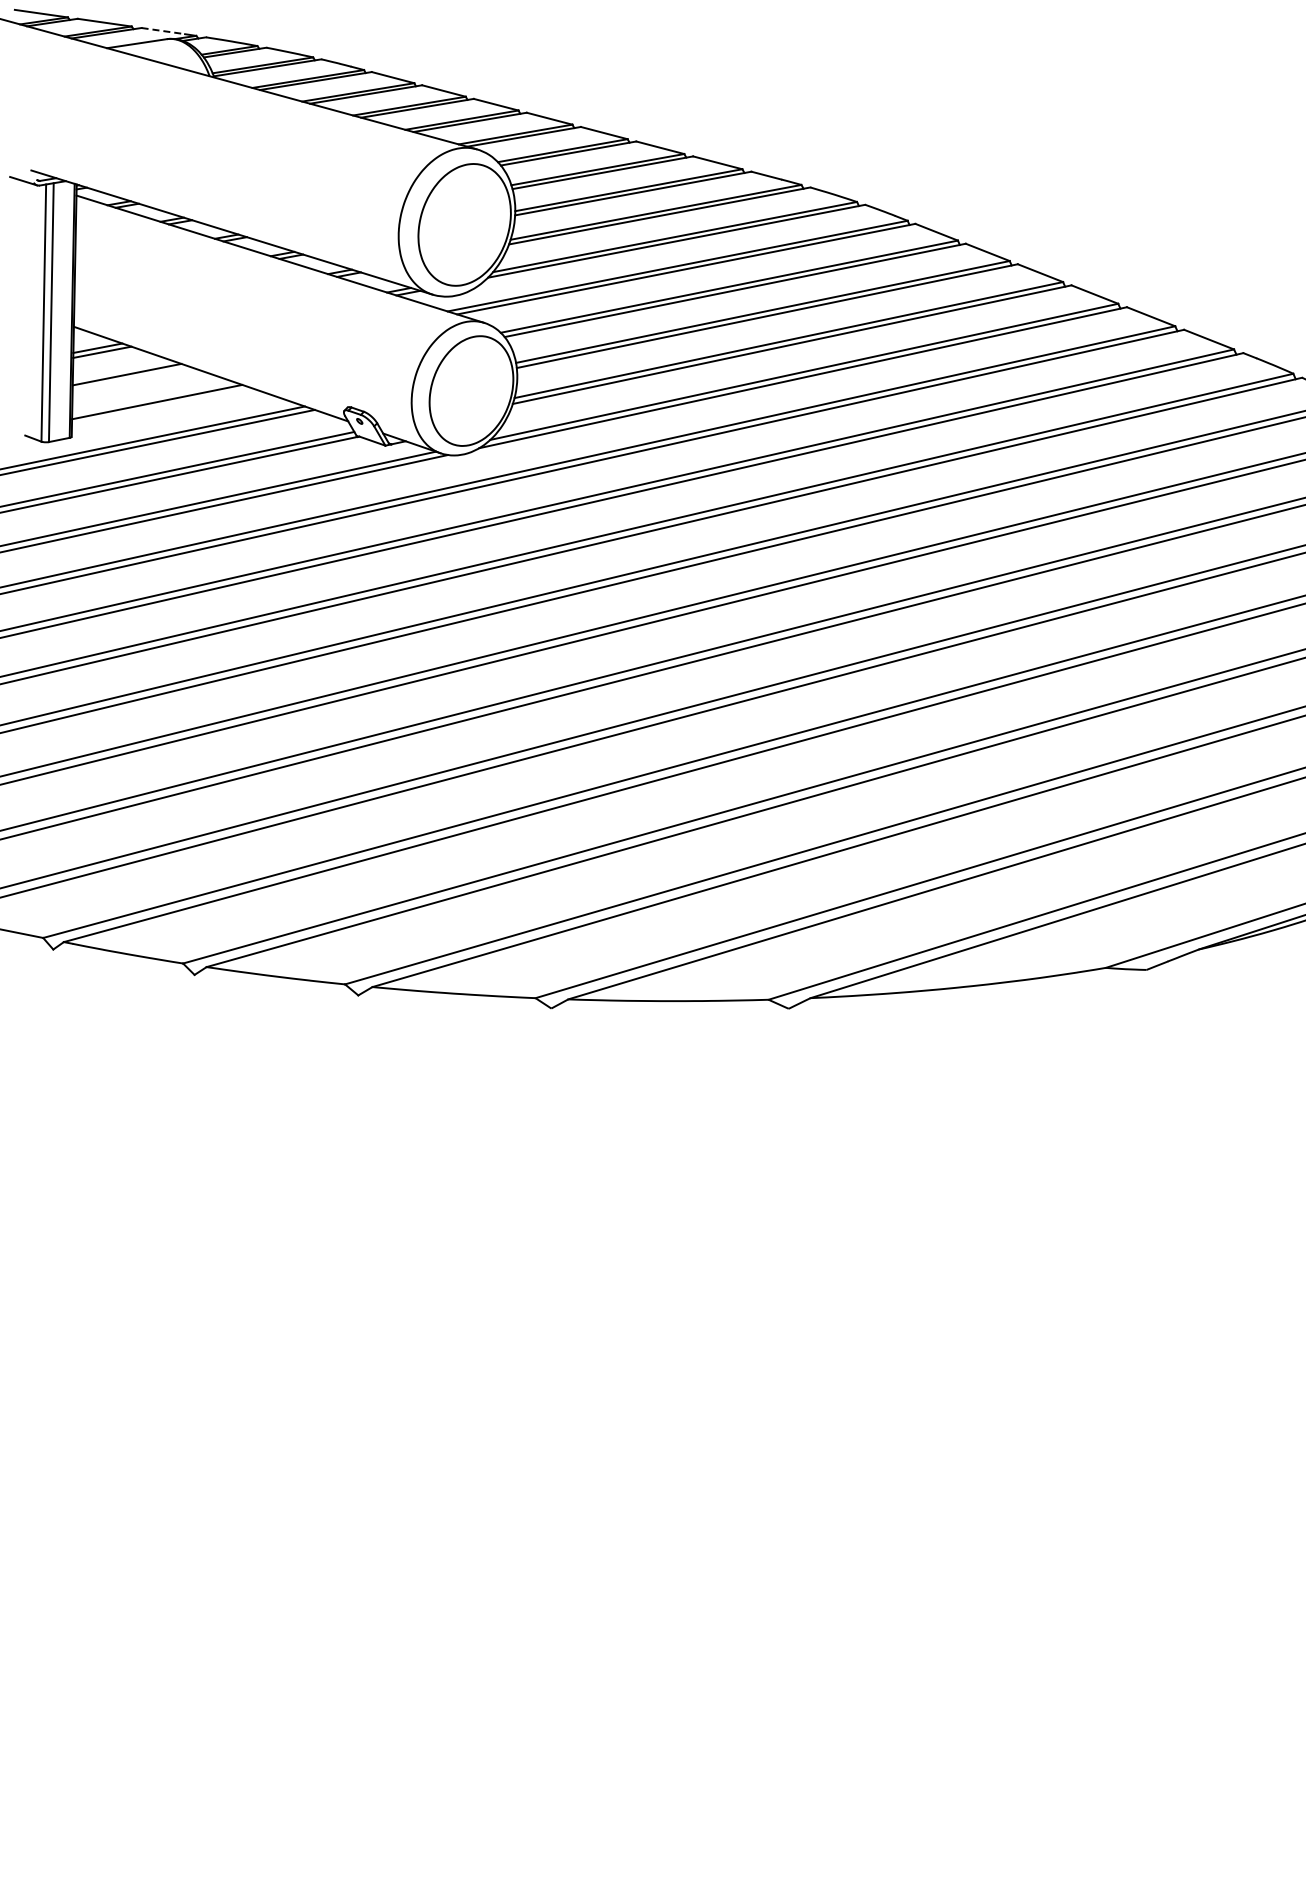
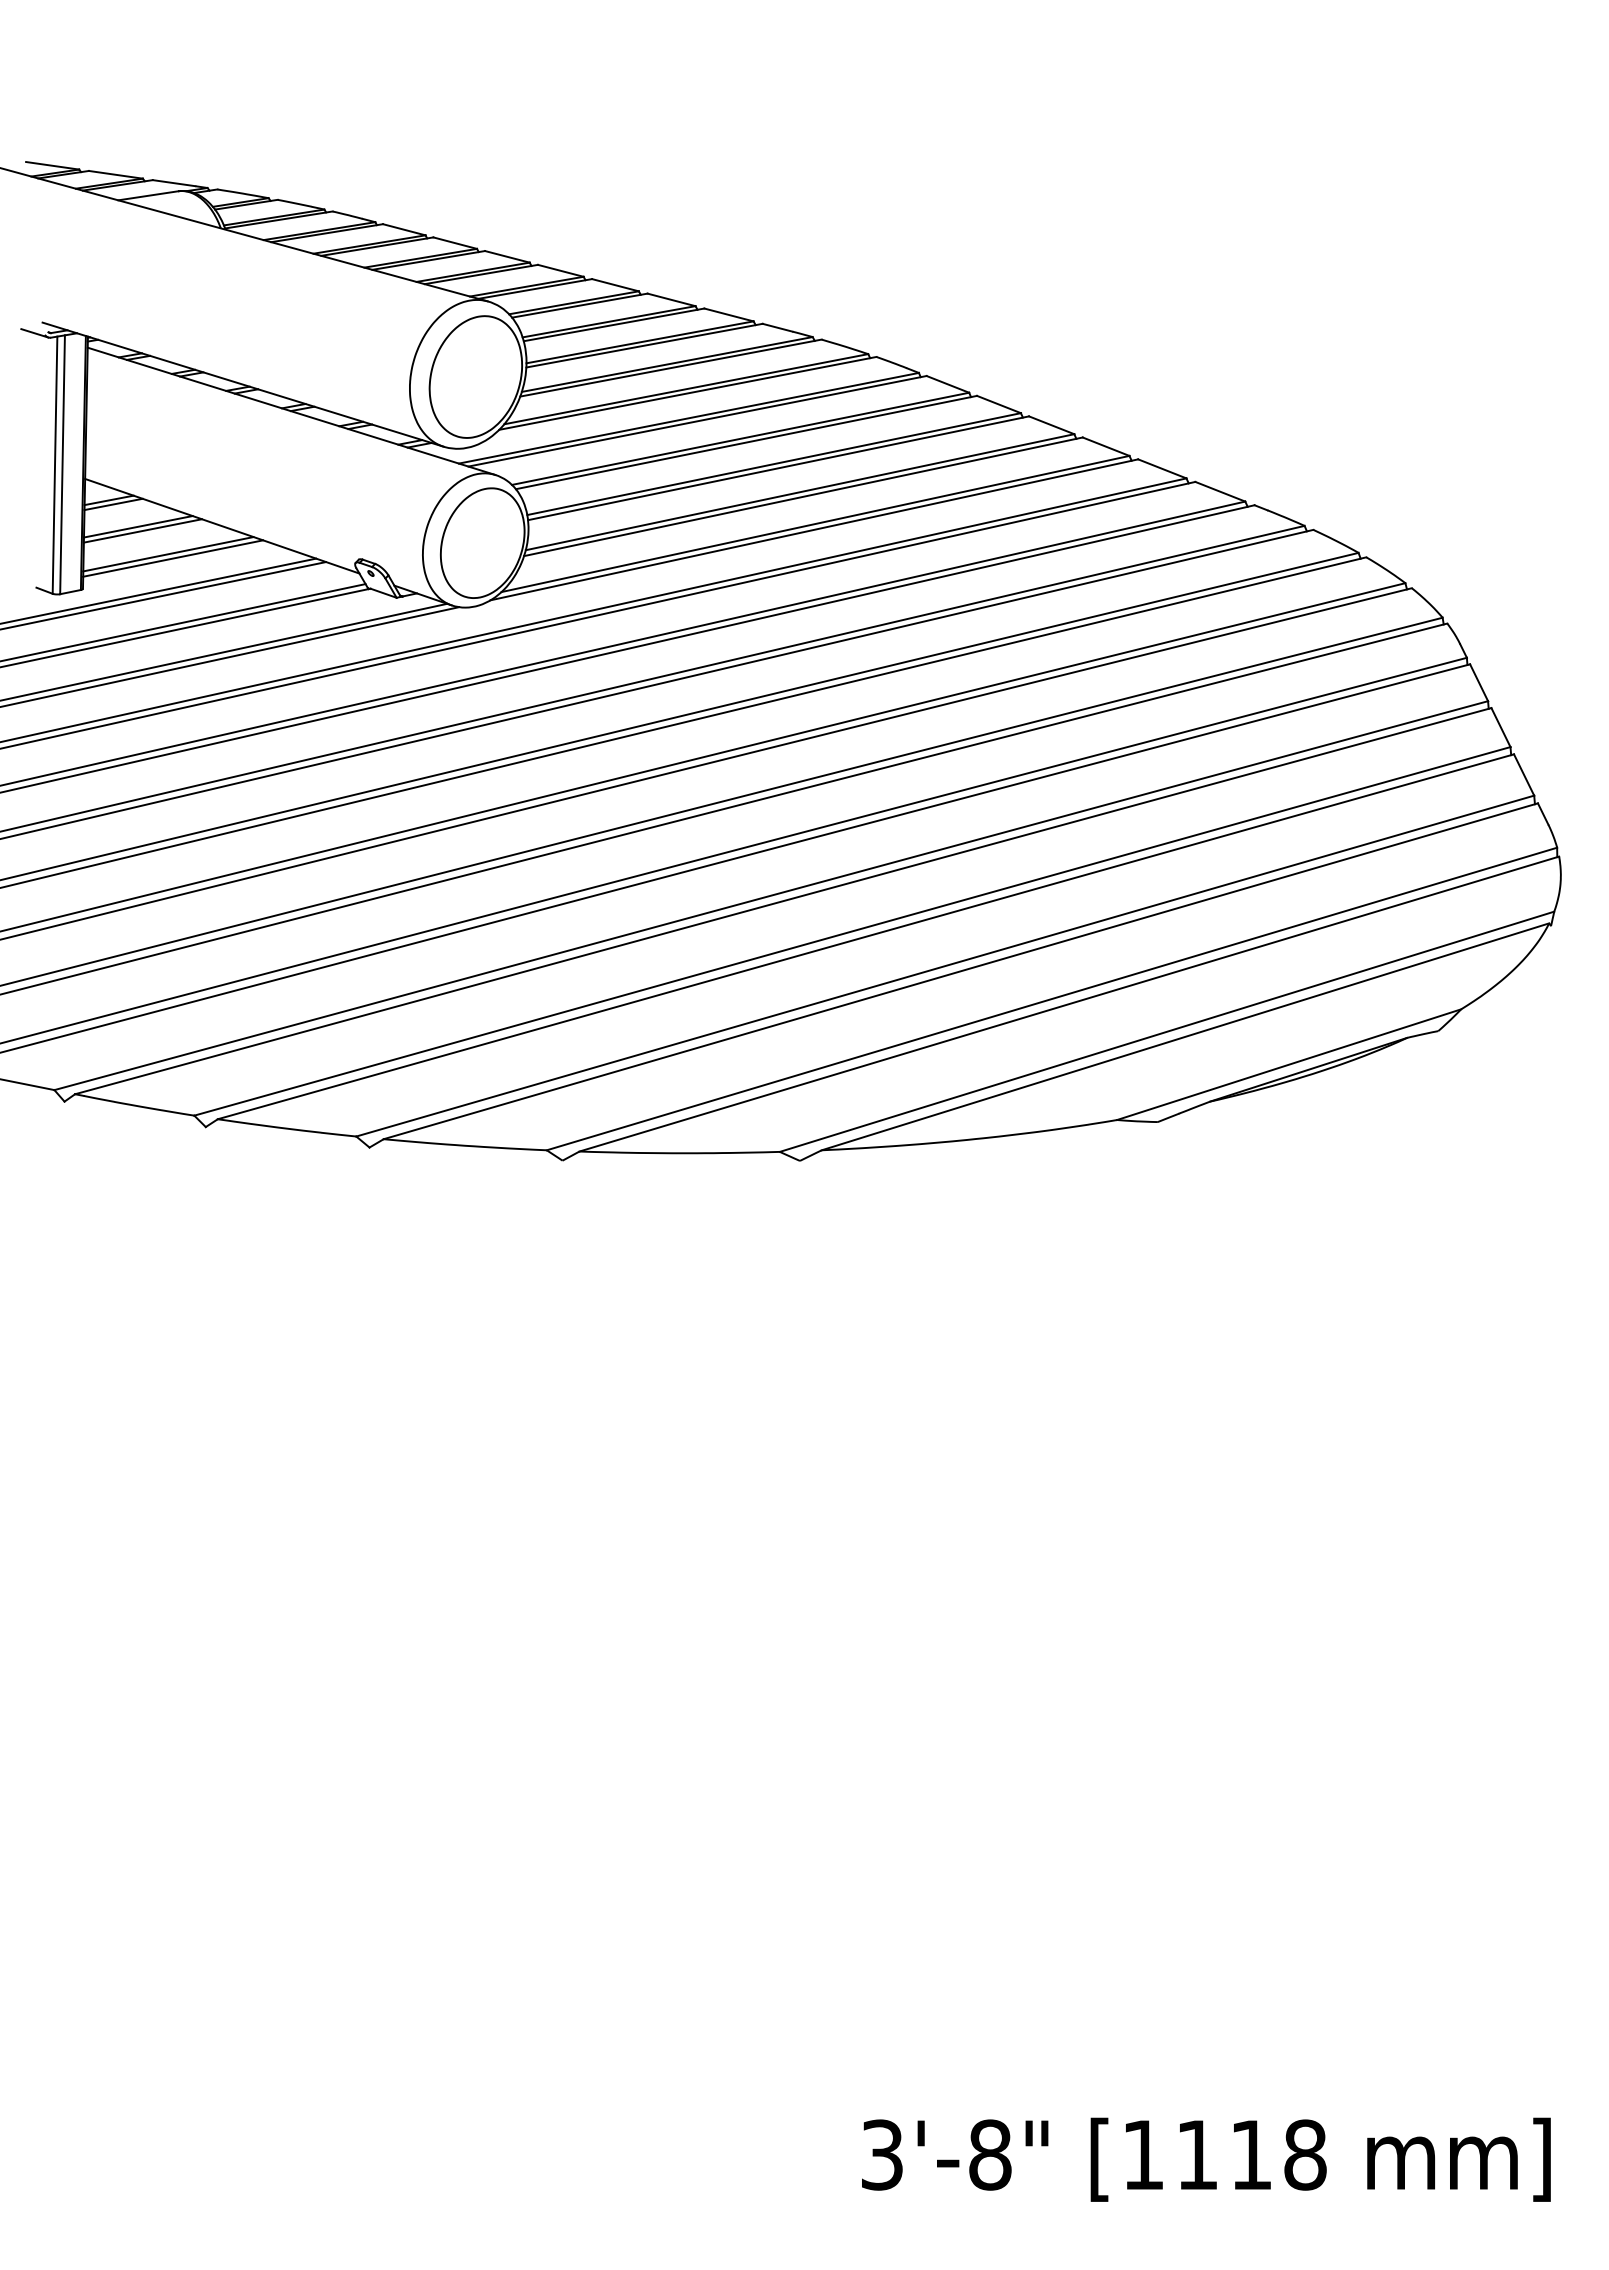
line: (163, 31) -> (174, 183), dashed -> solid
line: (131, 378) -> (142, 530), added
line: (162, 406) -> (173, 558), added

